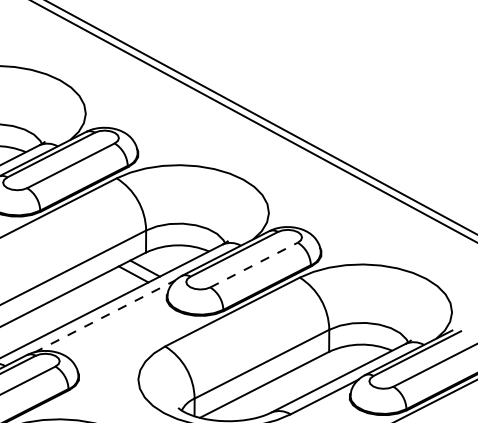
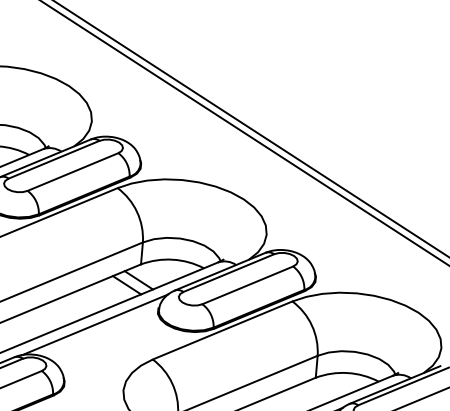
line: (254, 264) -> (248, 284), dashed -> solid
line: (105, 316) -> (95, 324), dashed -> solid

